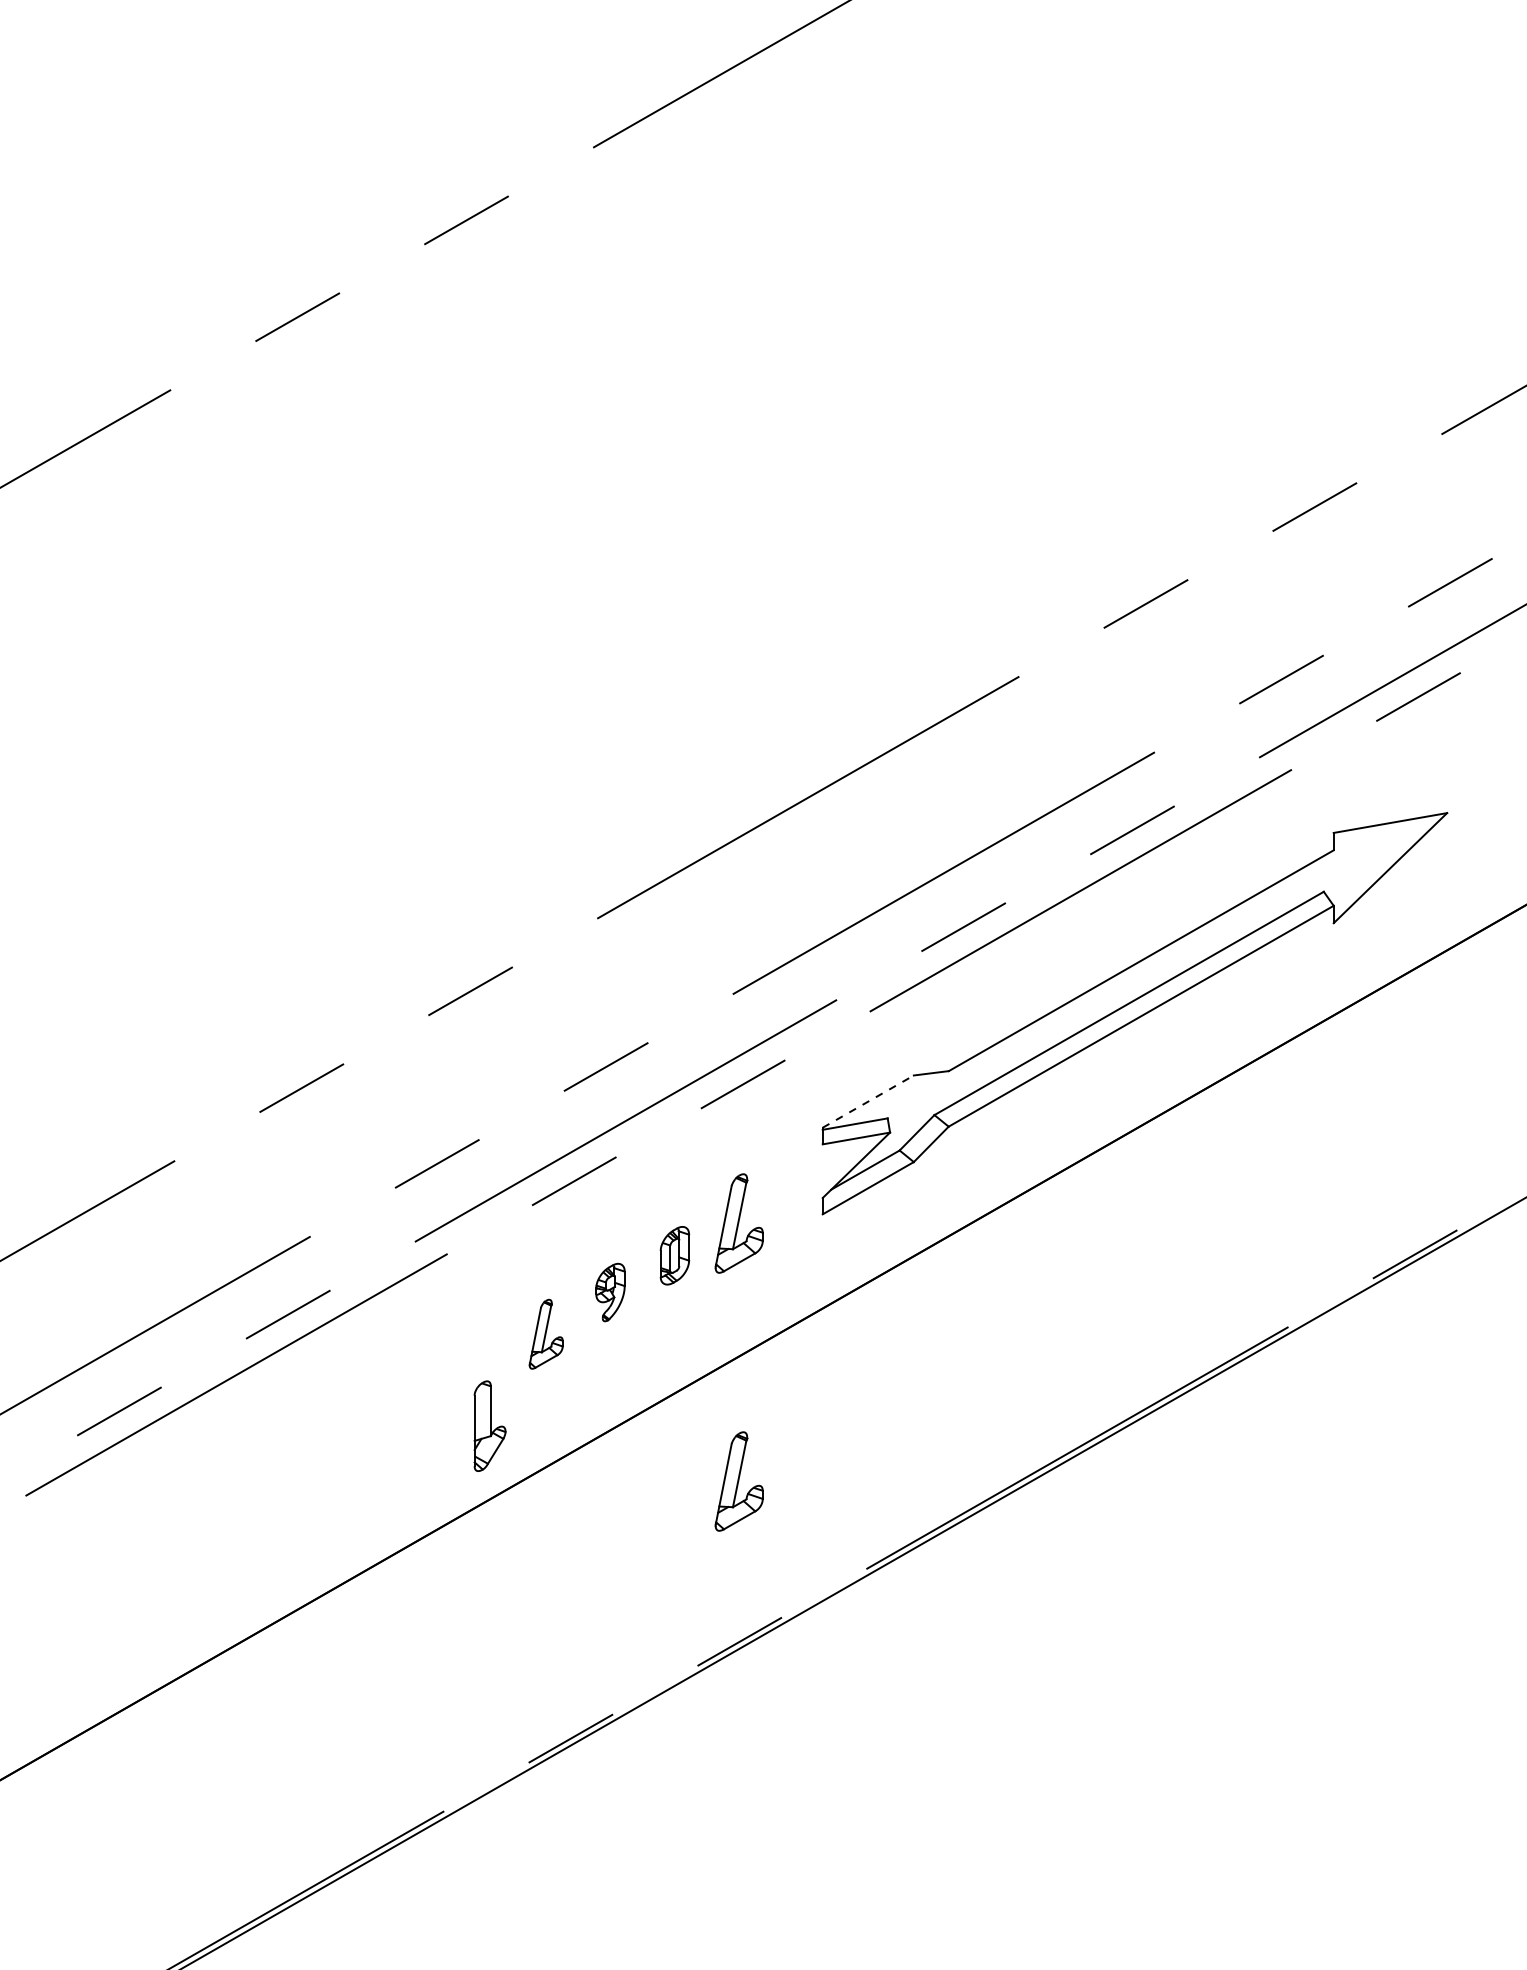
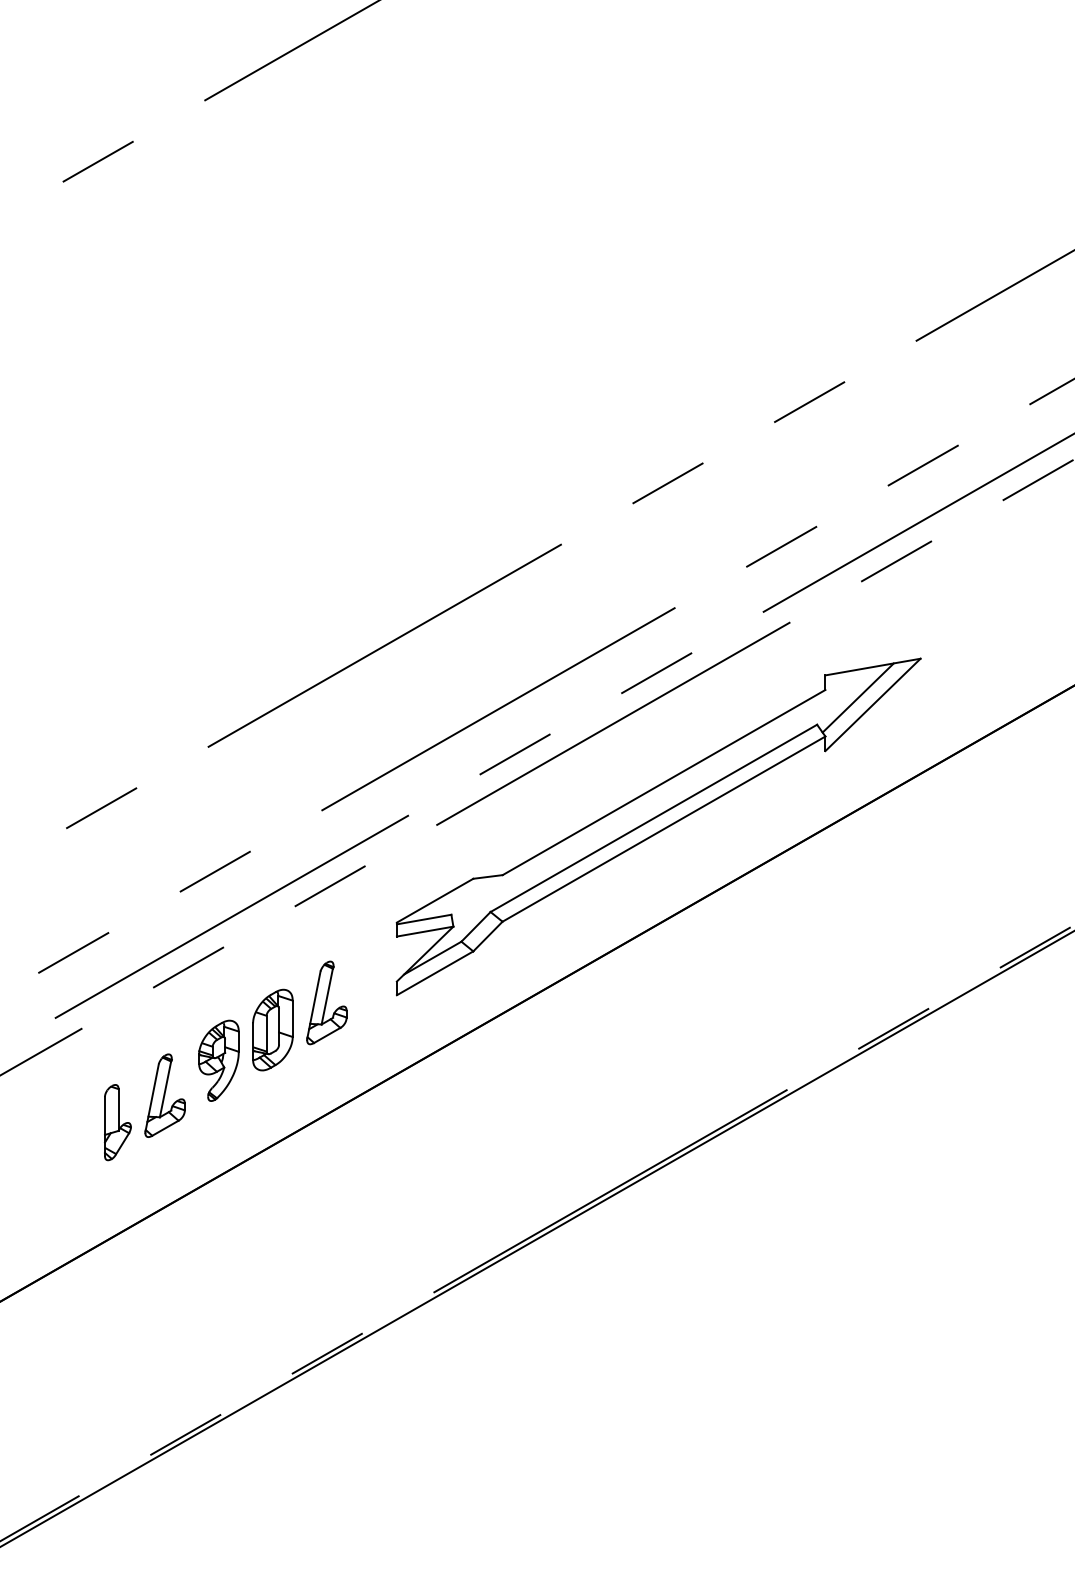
line: (1372, 859) -> (857, 697), added
line: (868, 1101) -> (435, 900), dashed -> solid
part: (674, 1255) -> (272, 1029), size x1.67
part: (610, 1292) -> (218, 1060), size x1.67
part: (545, 1334) -> (164, 1096), size x1.43
part: (489, 1425) -> (117, 1121), moved
part: (738, 1481) -> (326, 1219), removed

